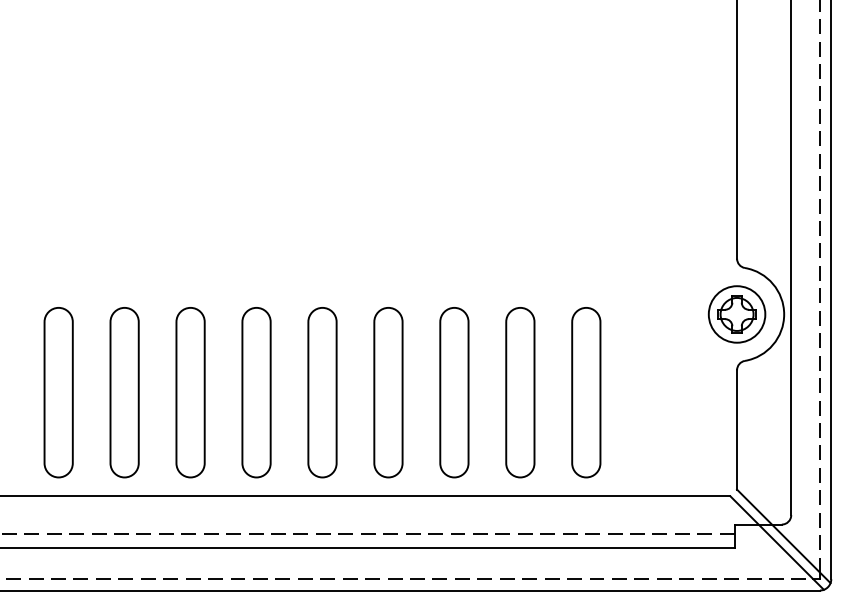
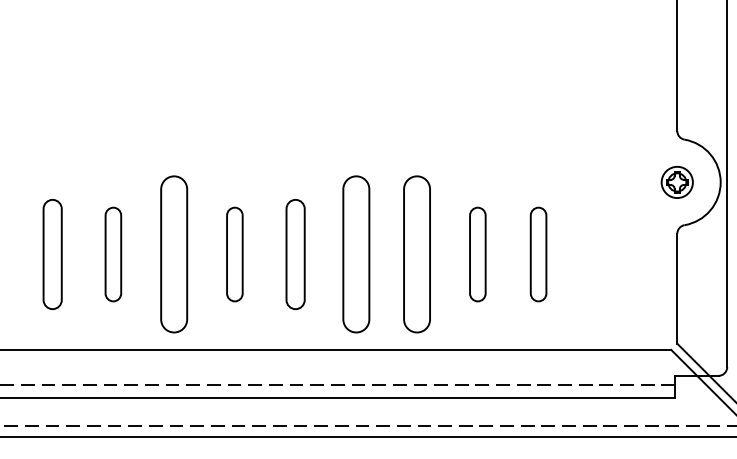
part: (736, 314) -> (676, 182), size x0.6
part: (58, 392) -> (52, 254), size x0.7
part: (124, 392) -> (113, 254), size x0.6
part: (256, 392) -> (234, 254), size x0.6
part: (322, 392) -> (295, 254), size x0.7
part: (520, 392) -> (477, 254), size x0.6
part: (586, 392) -> (538, 254), size x0.6

